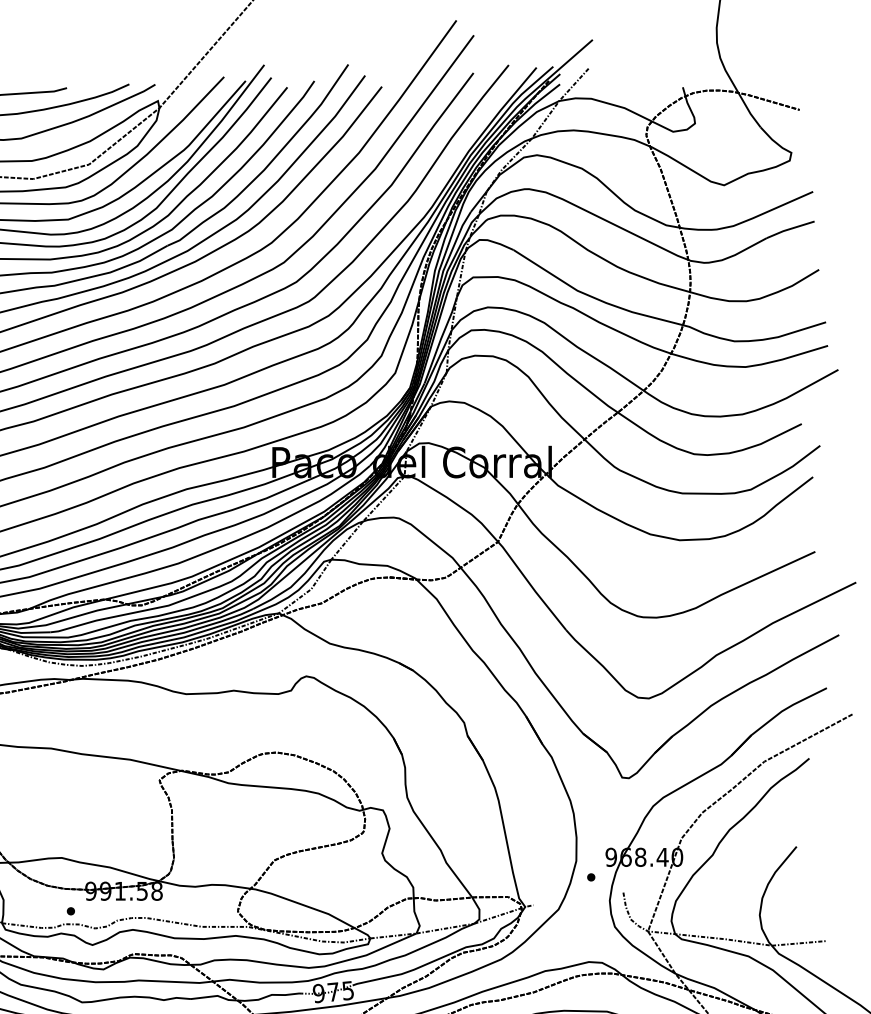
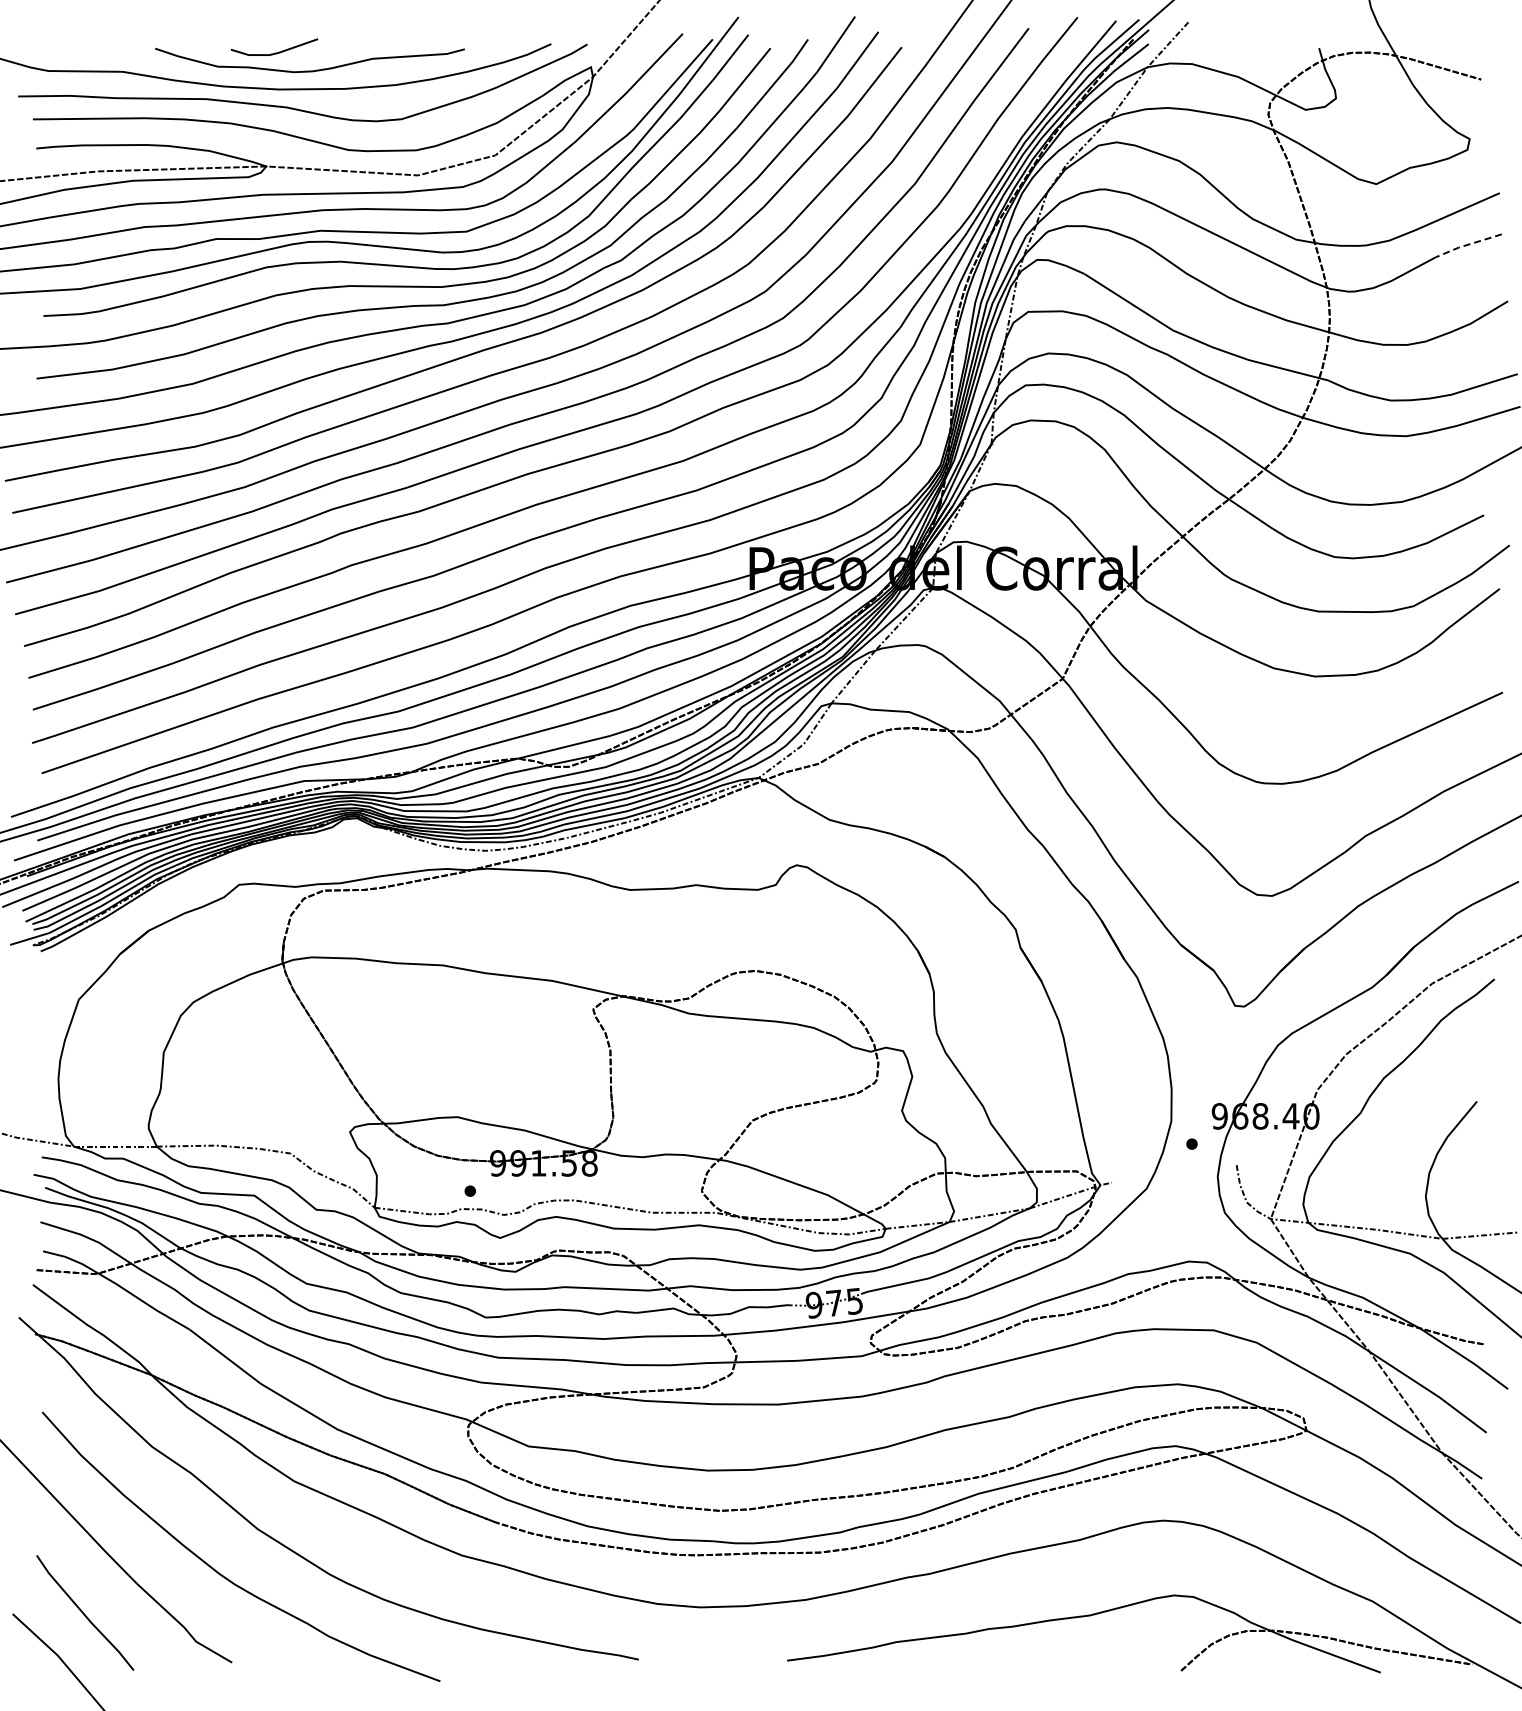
line: (789, 228) -> (1467, 244), solid -> dashed

